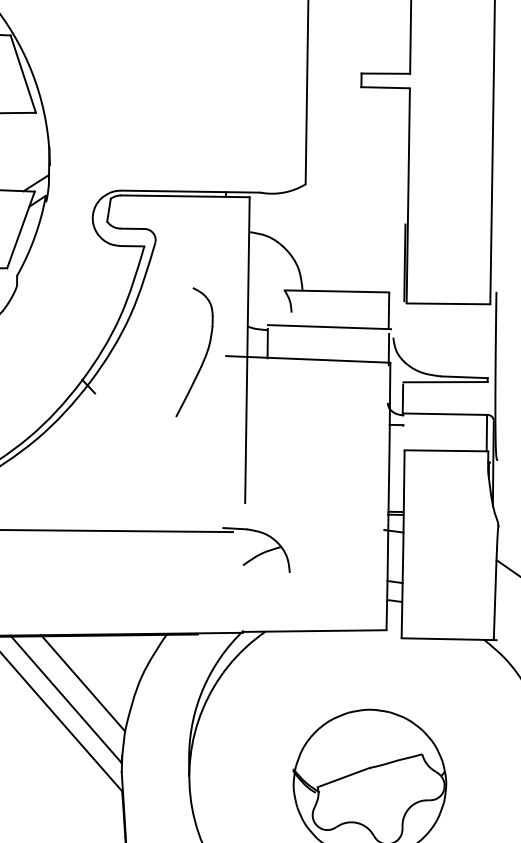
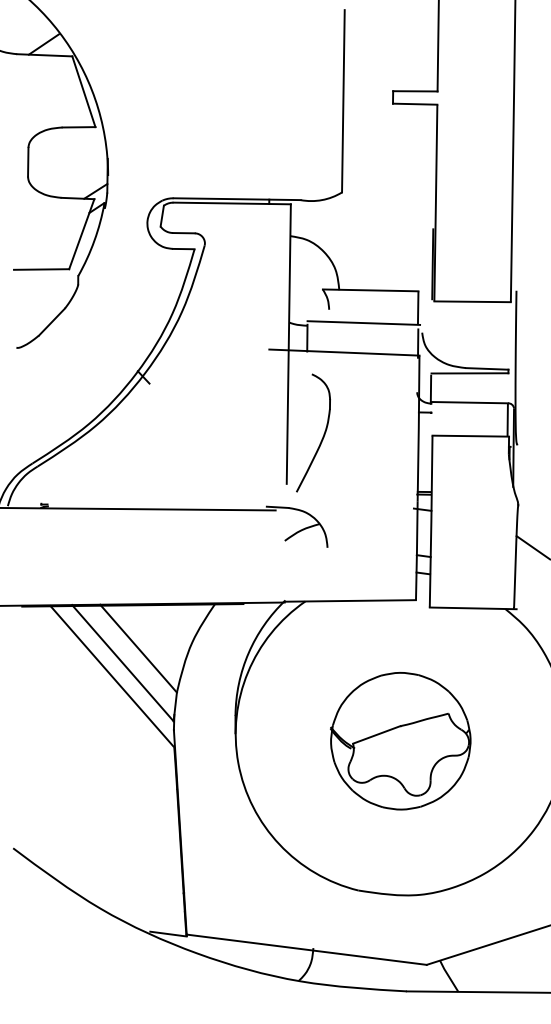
part: (204, 356) -> (322, 436), moved

